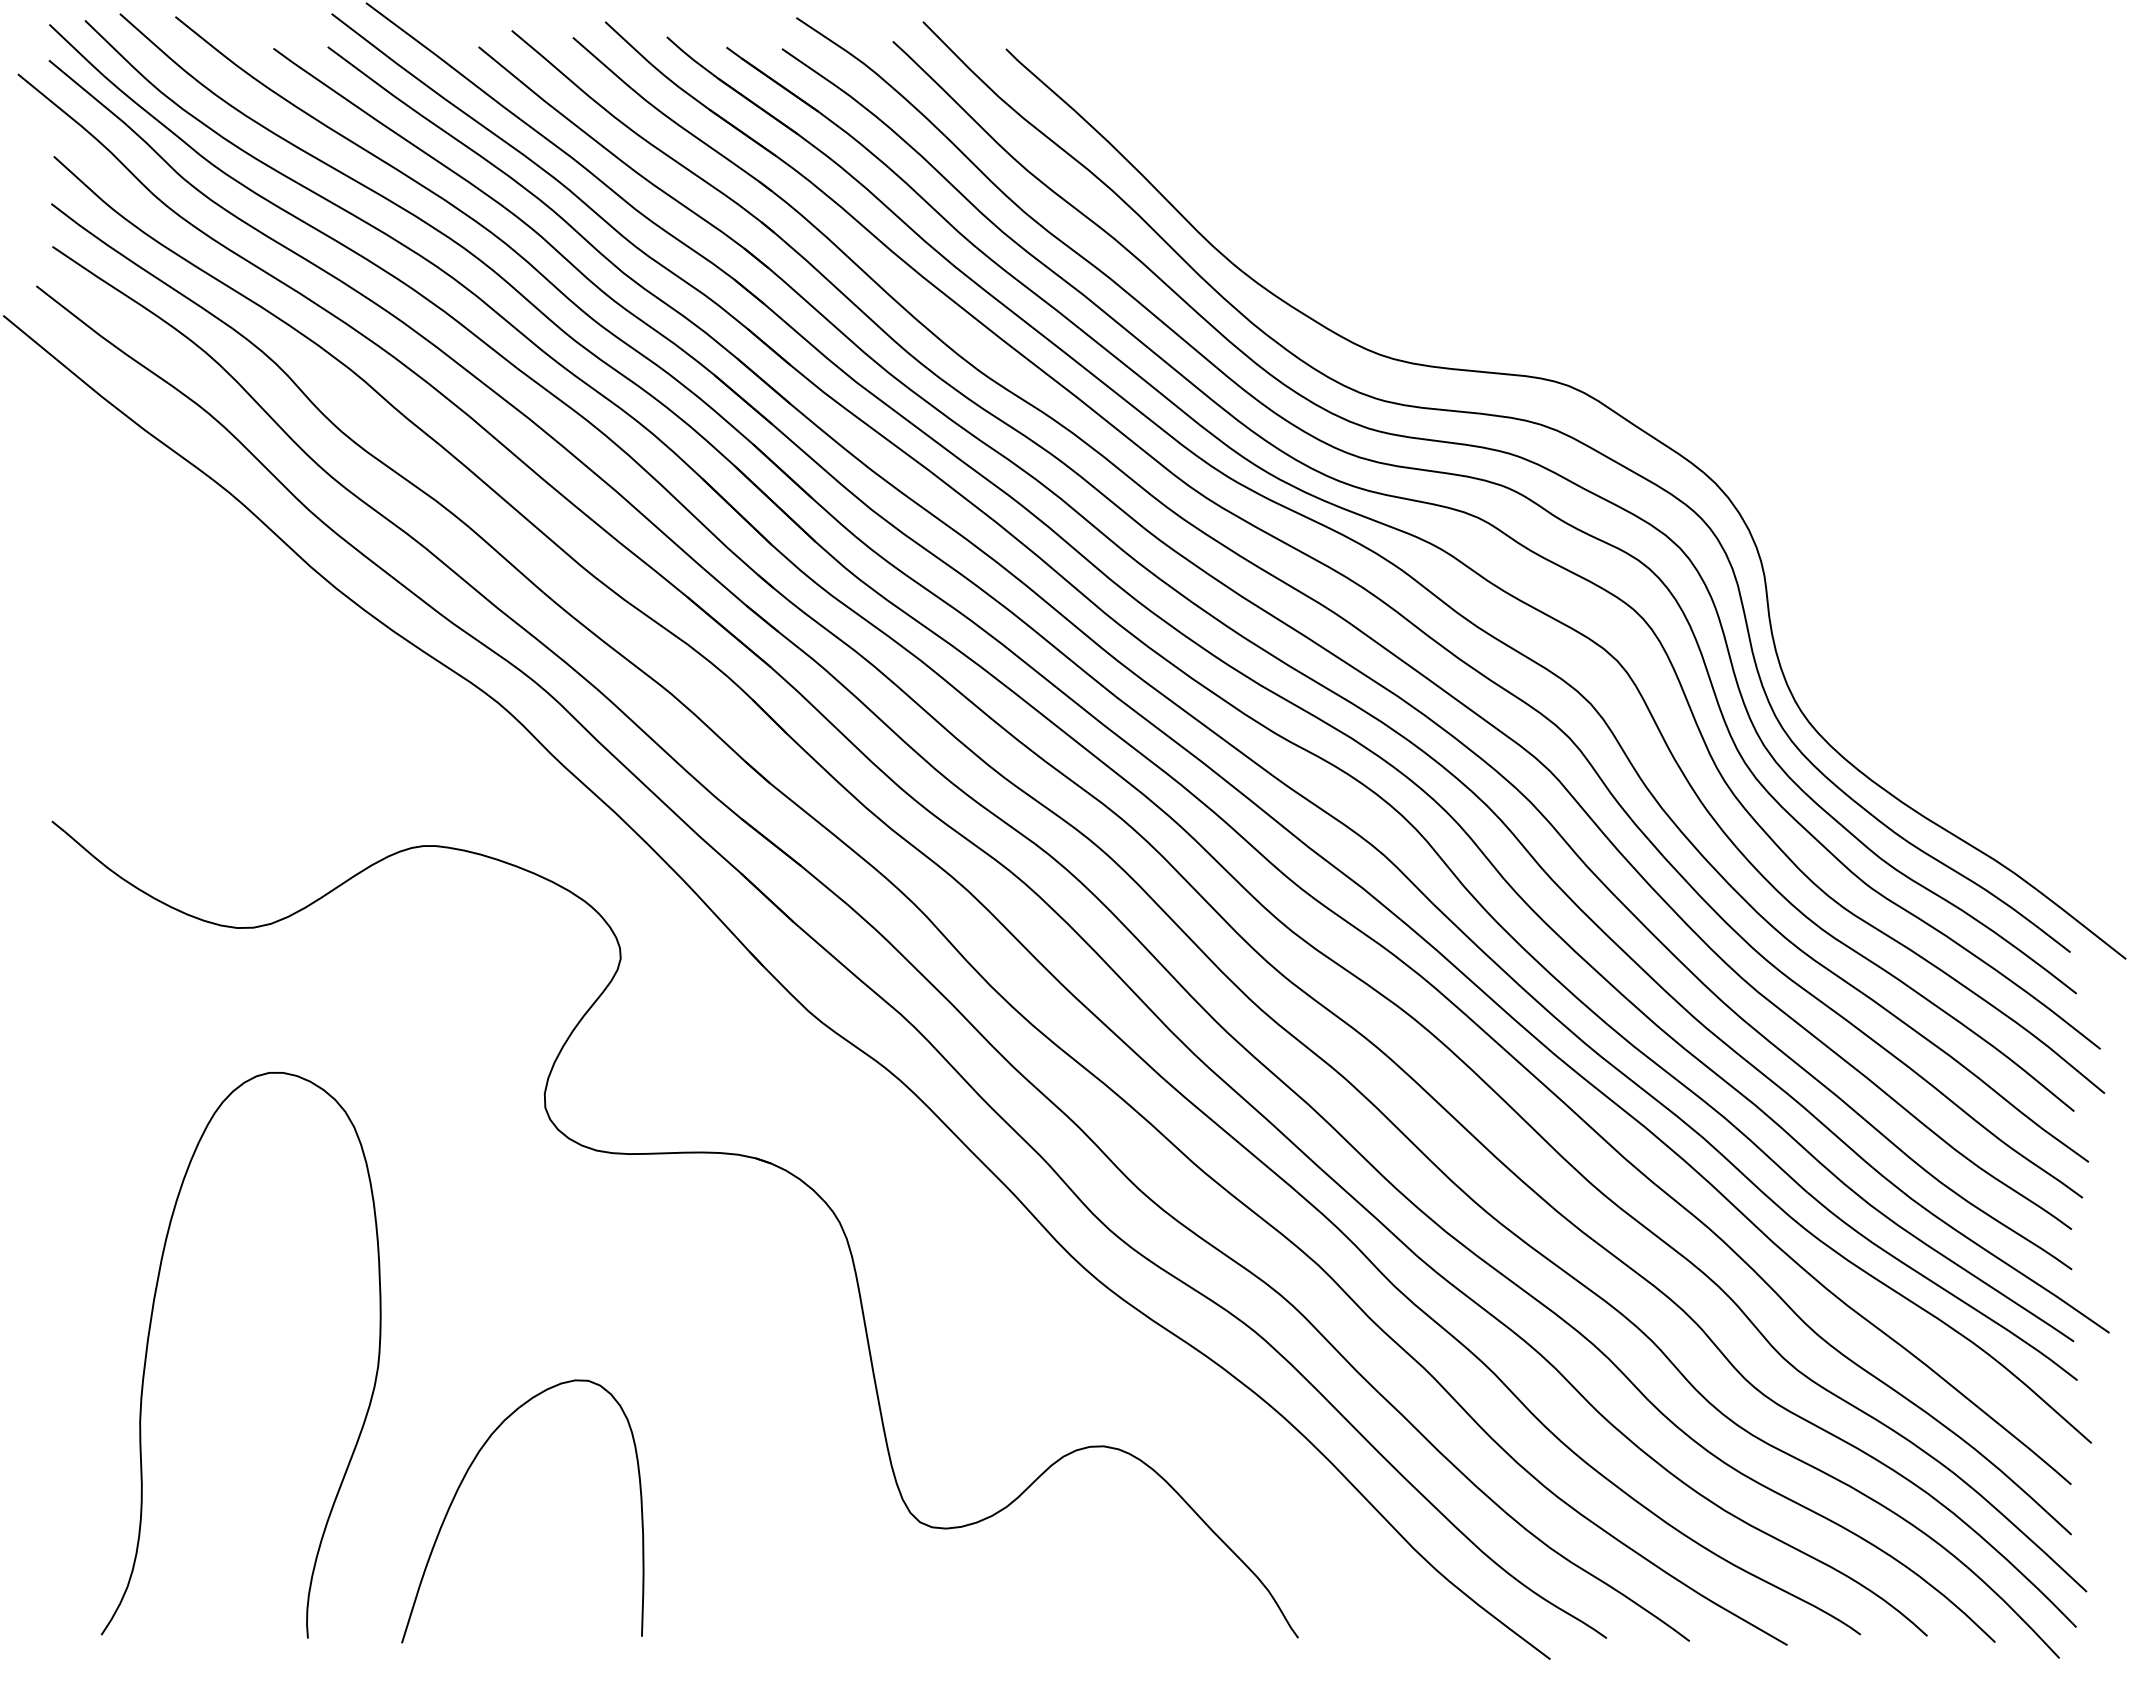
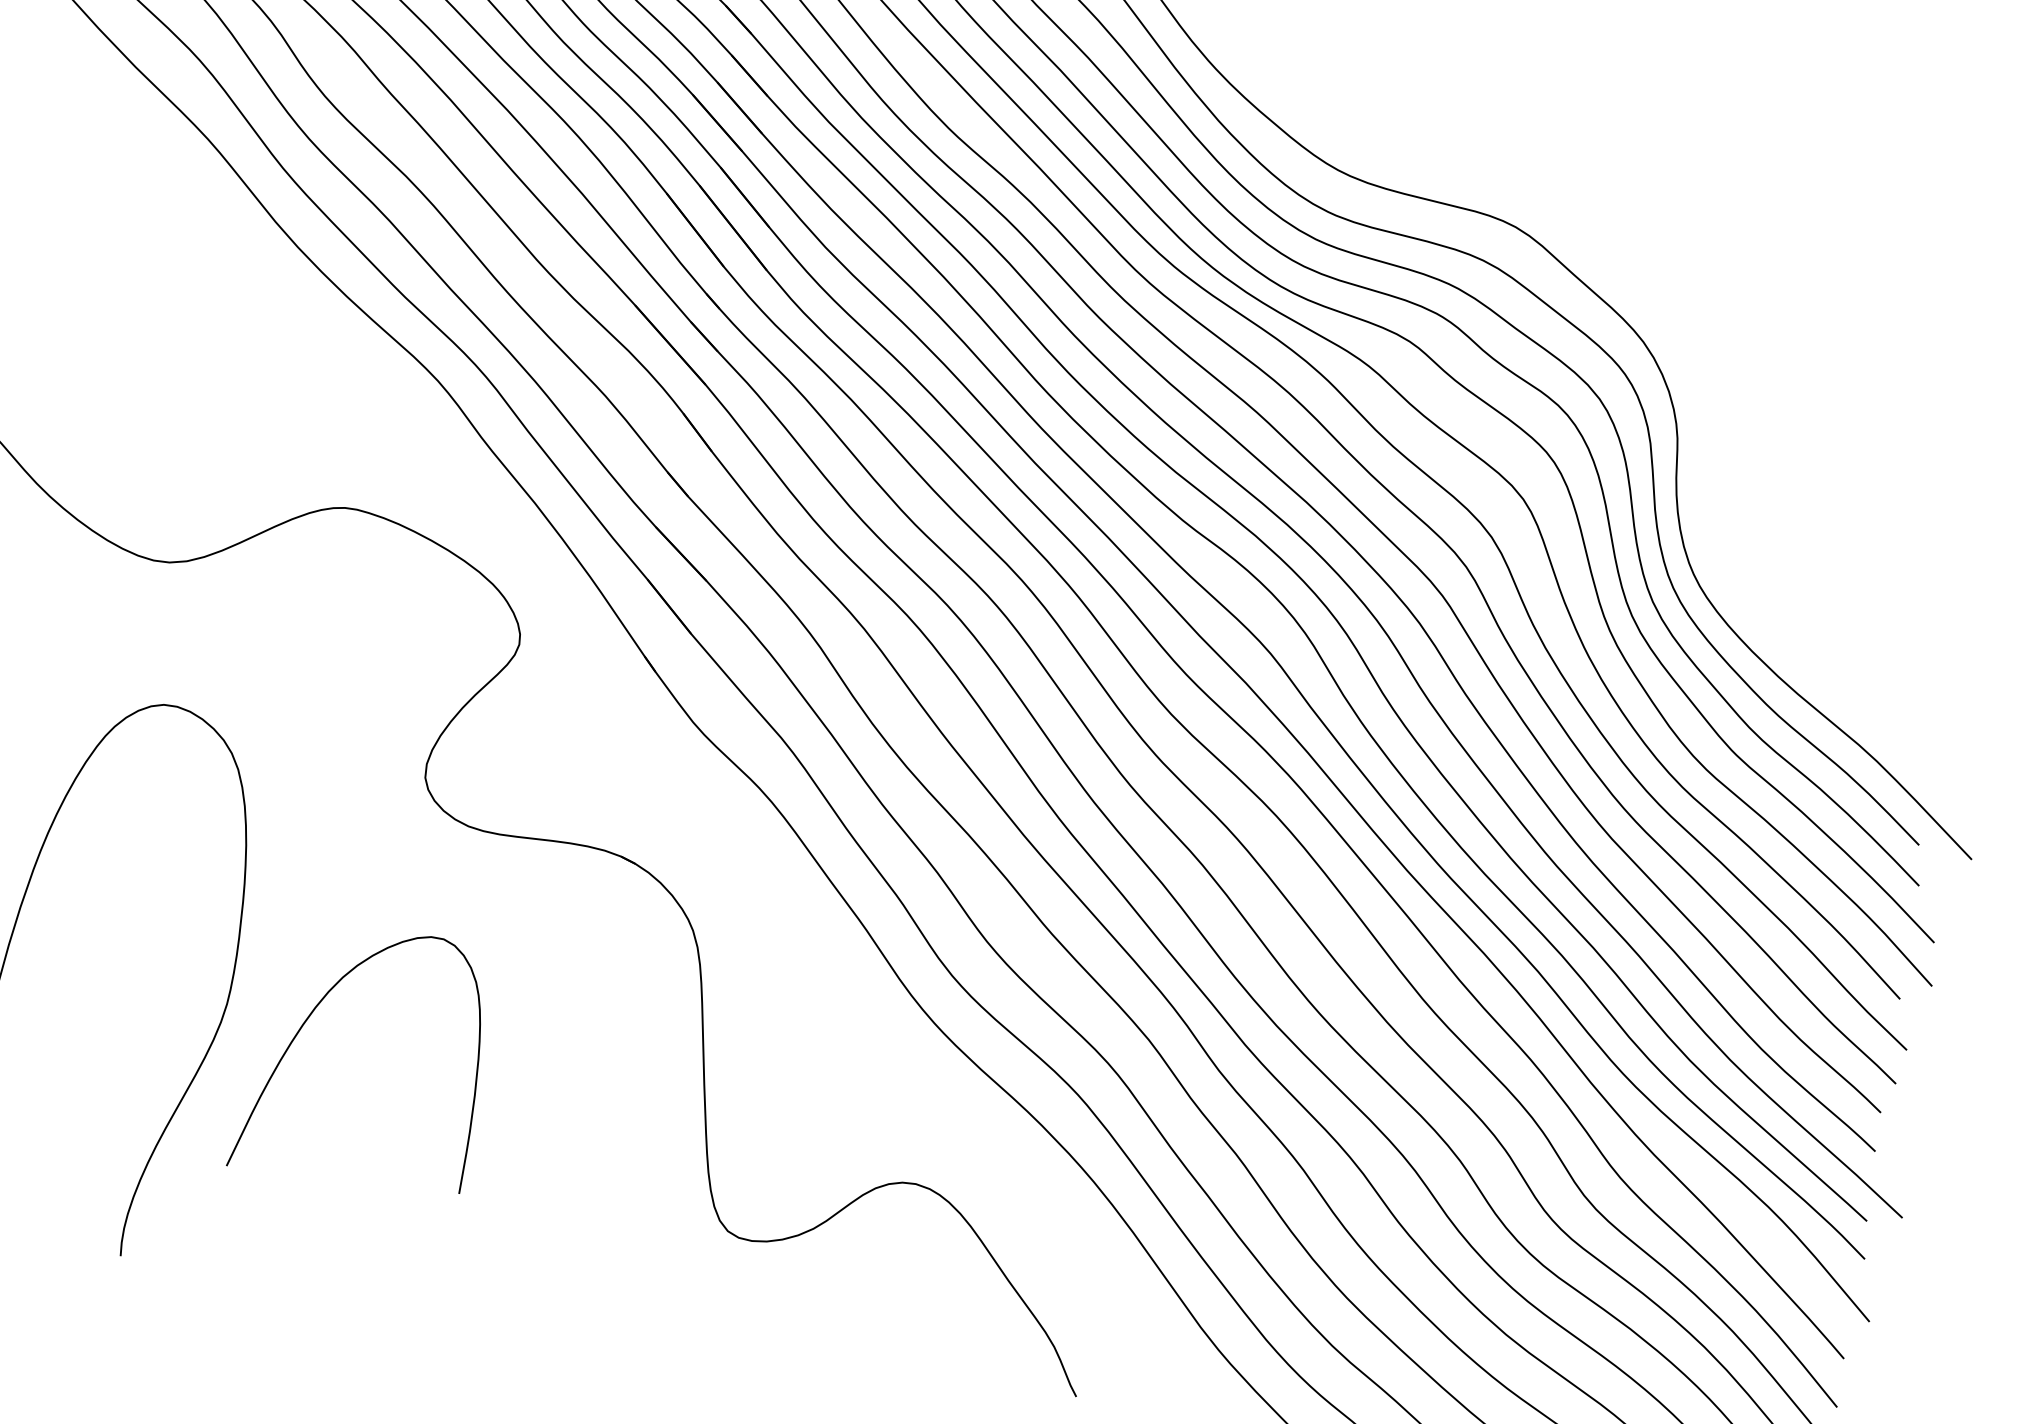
curve: (465, 1477) -> (311, 1015), moved

